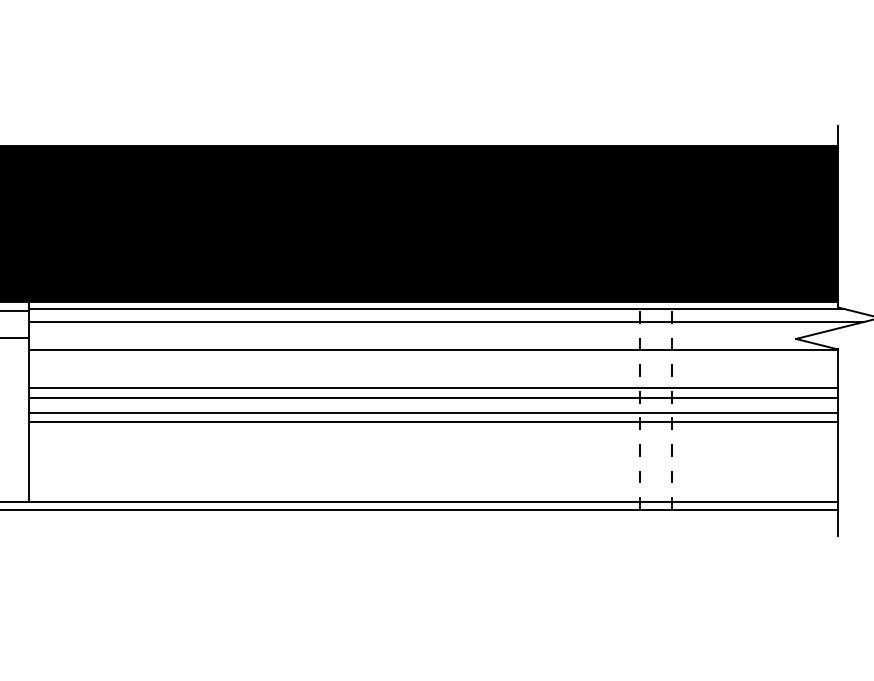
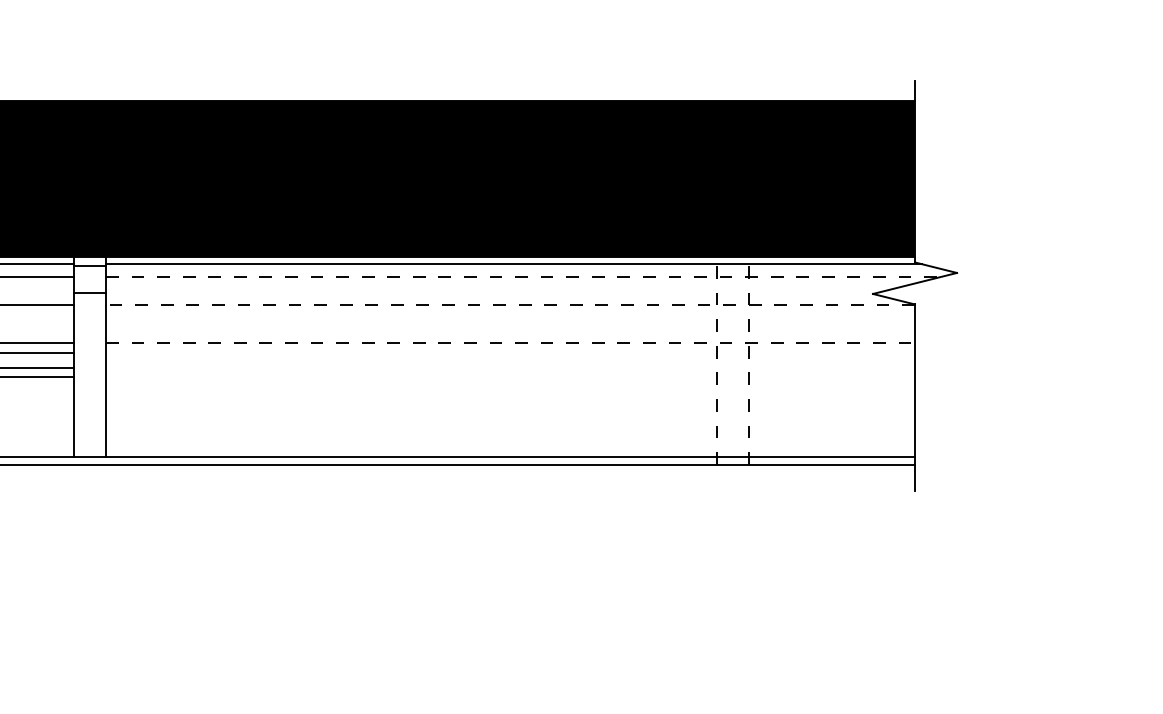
line: (447, 321) -> (524, 276), solid -> dashed
line: (433, 349) -> (510, 304), solid -> dashed
line: (434, 388) -> (511, 343), solid -> dashed
line: (433, 397) -> (510, 352), removed
line: (433, 412) -> (510, 367), removed
line: (433, 421) -> (510, 376), removed

